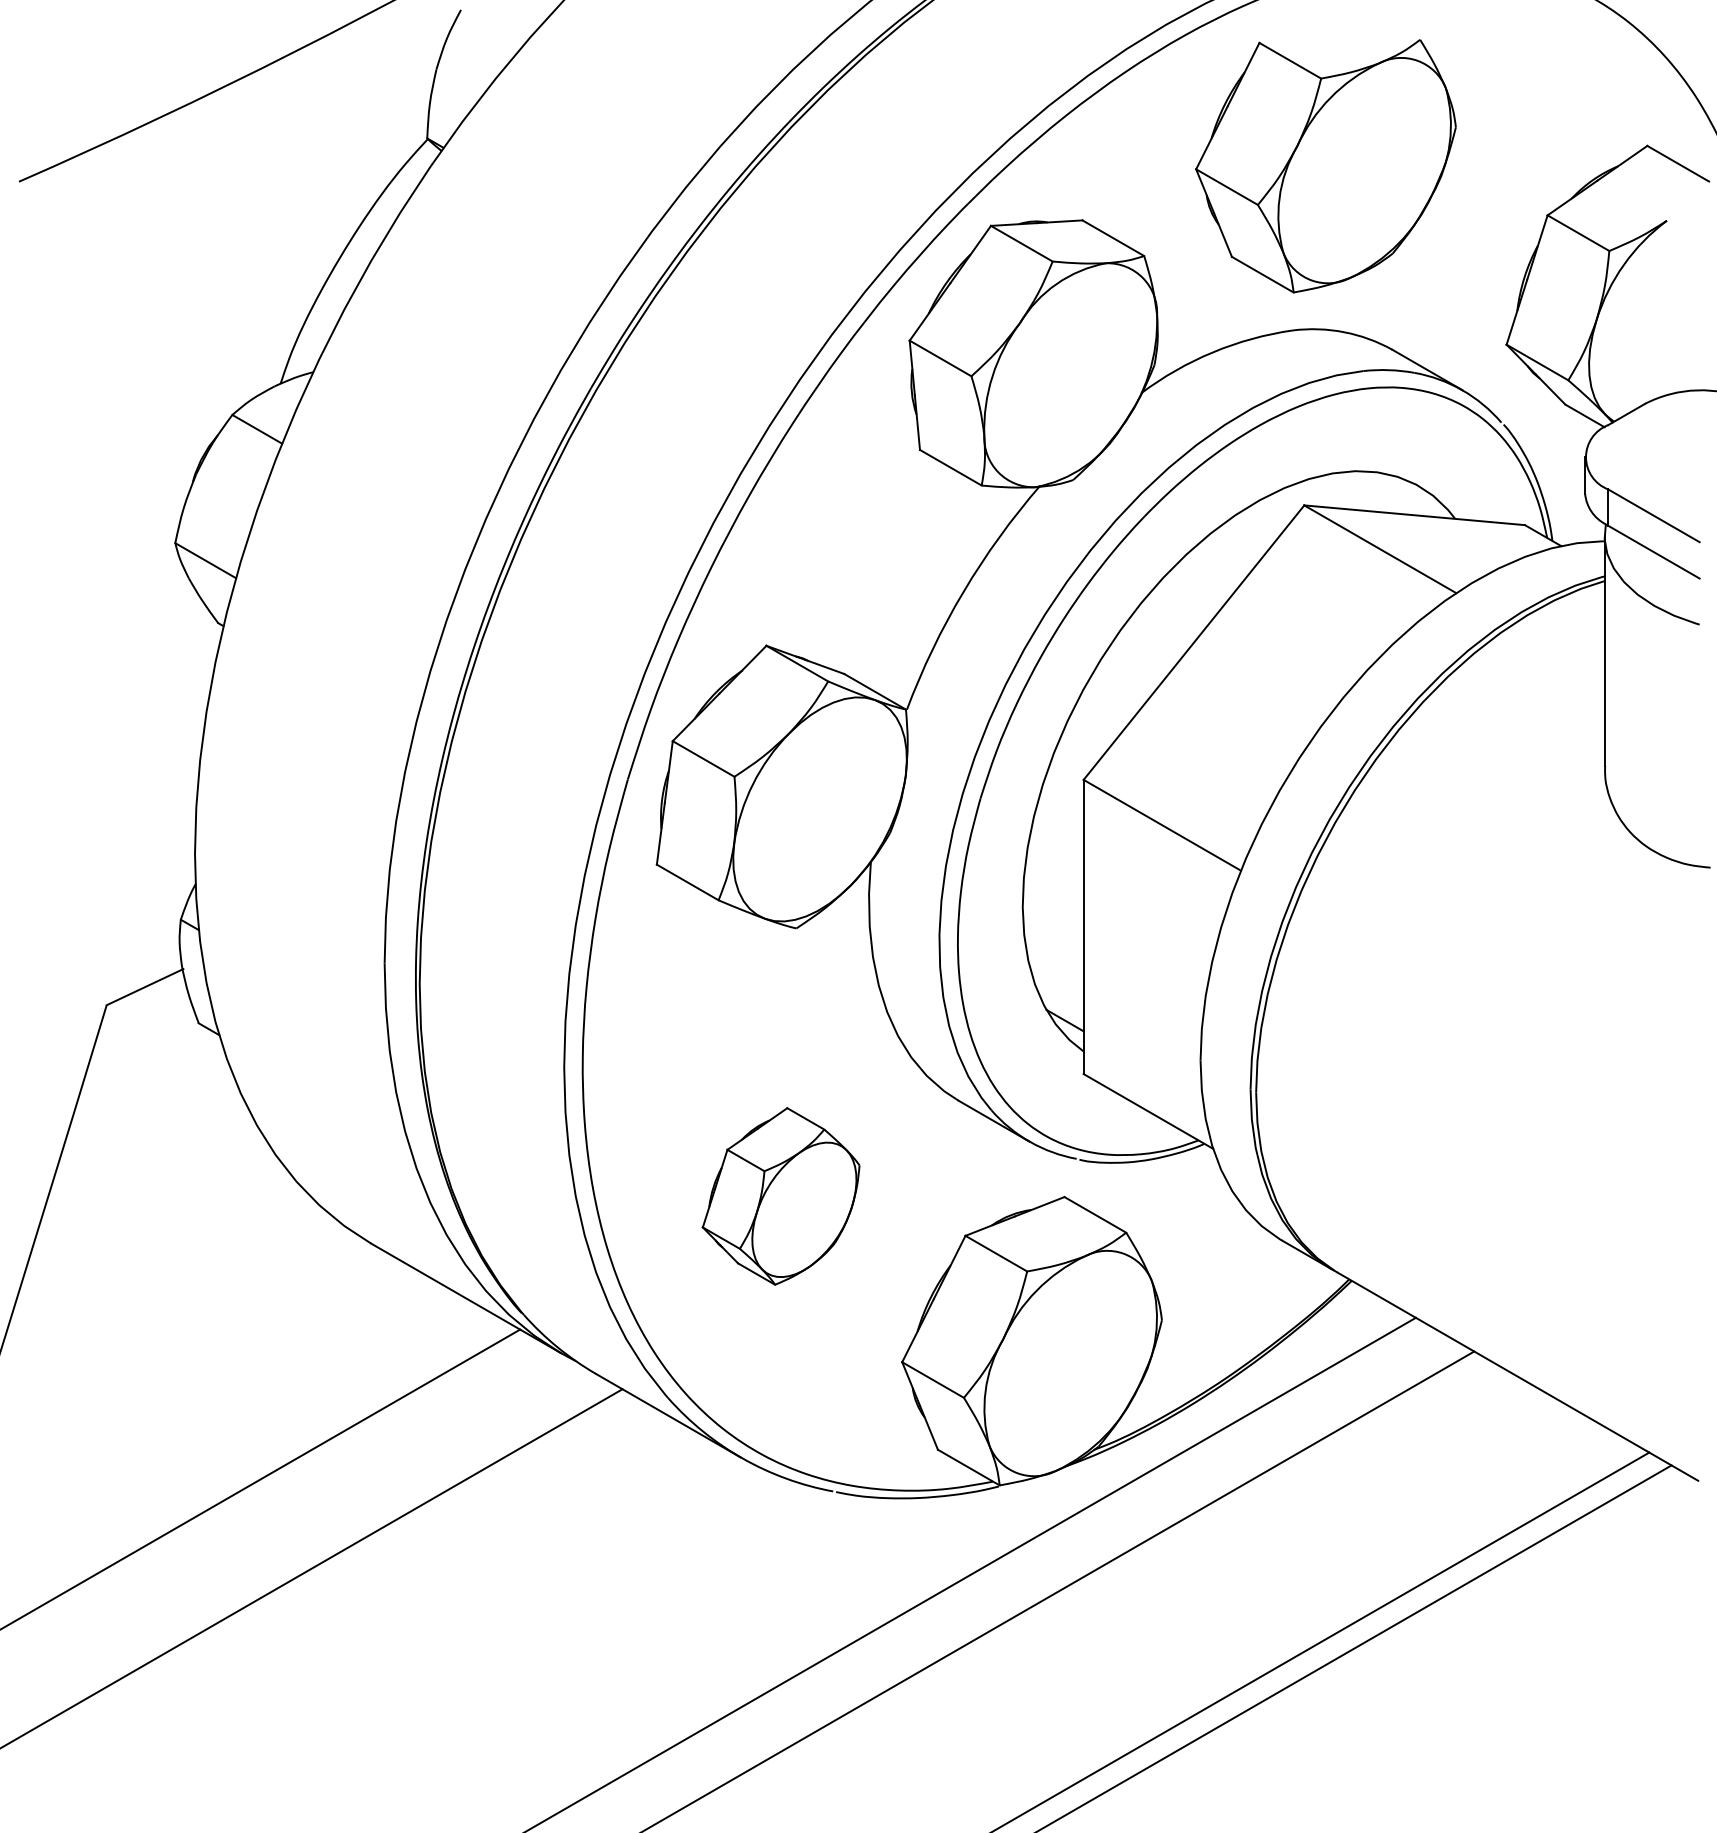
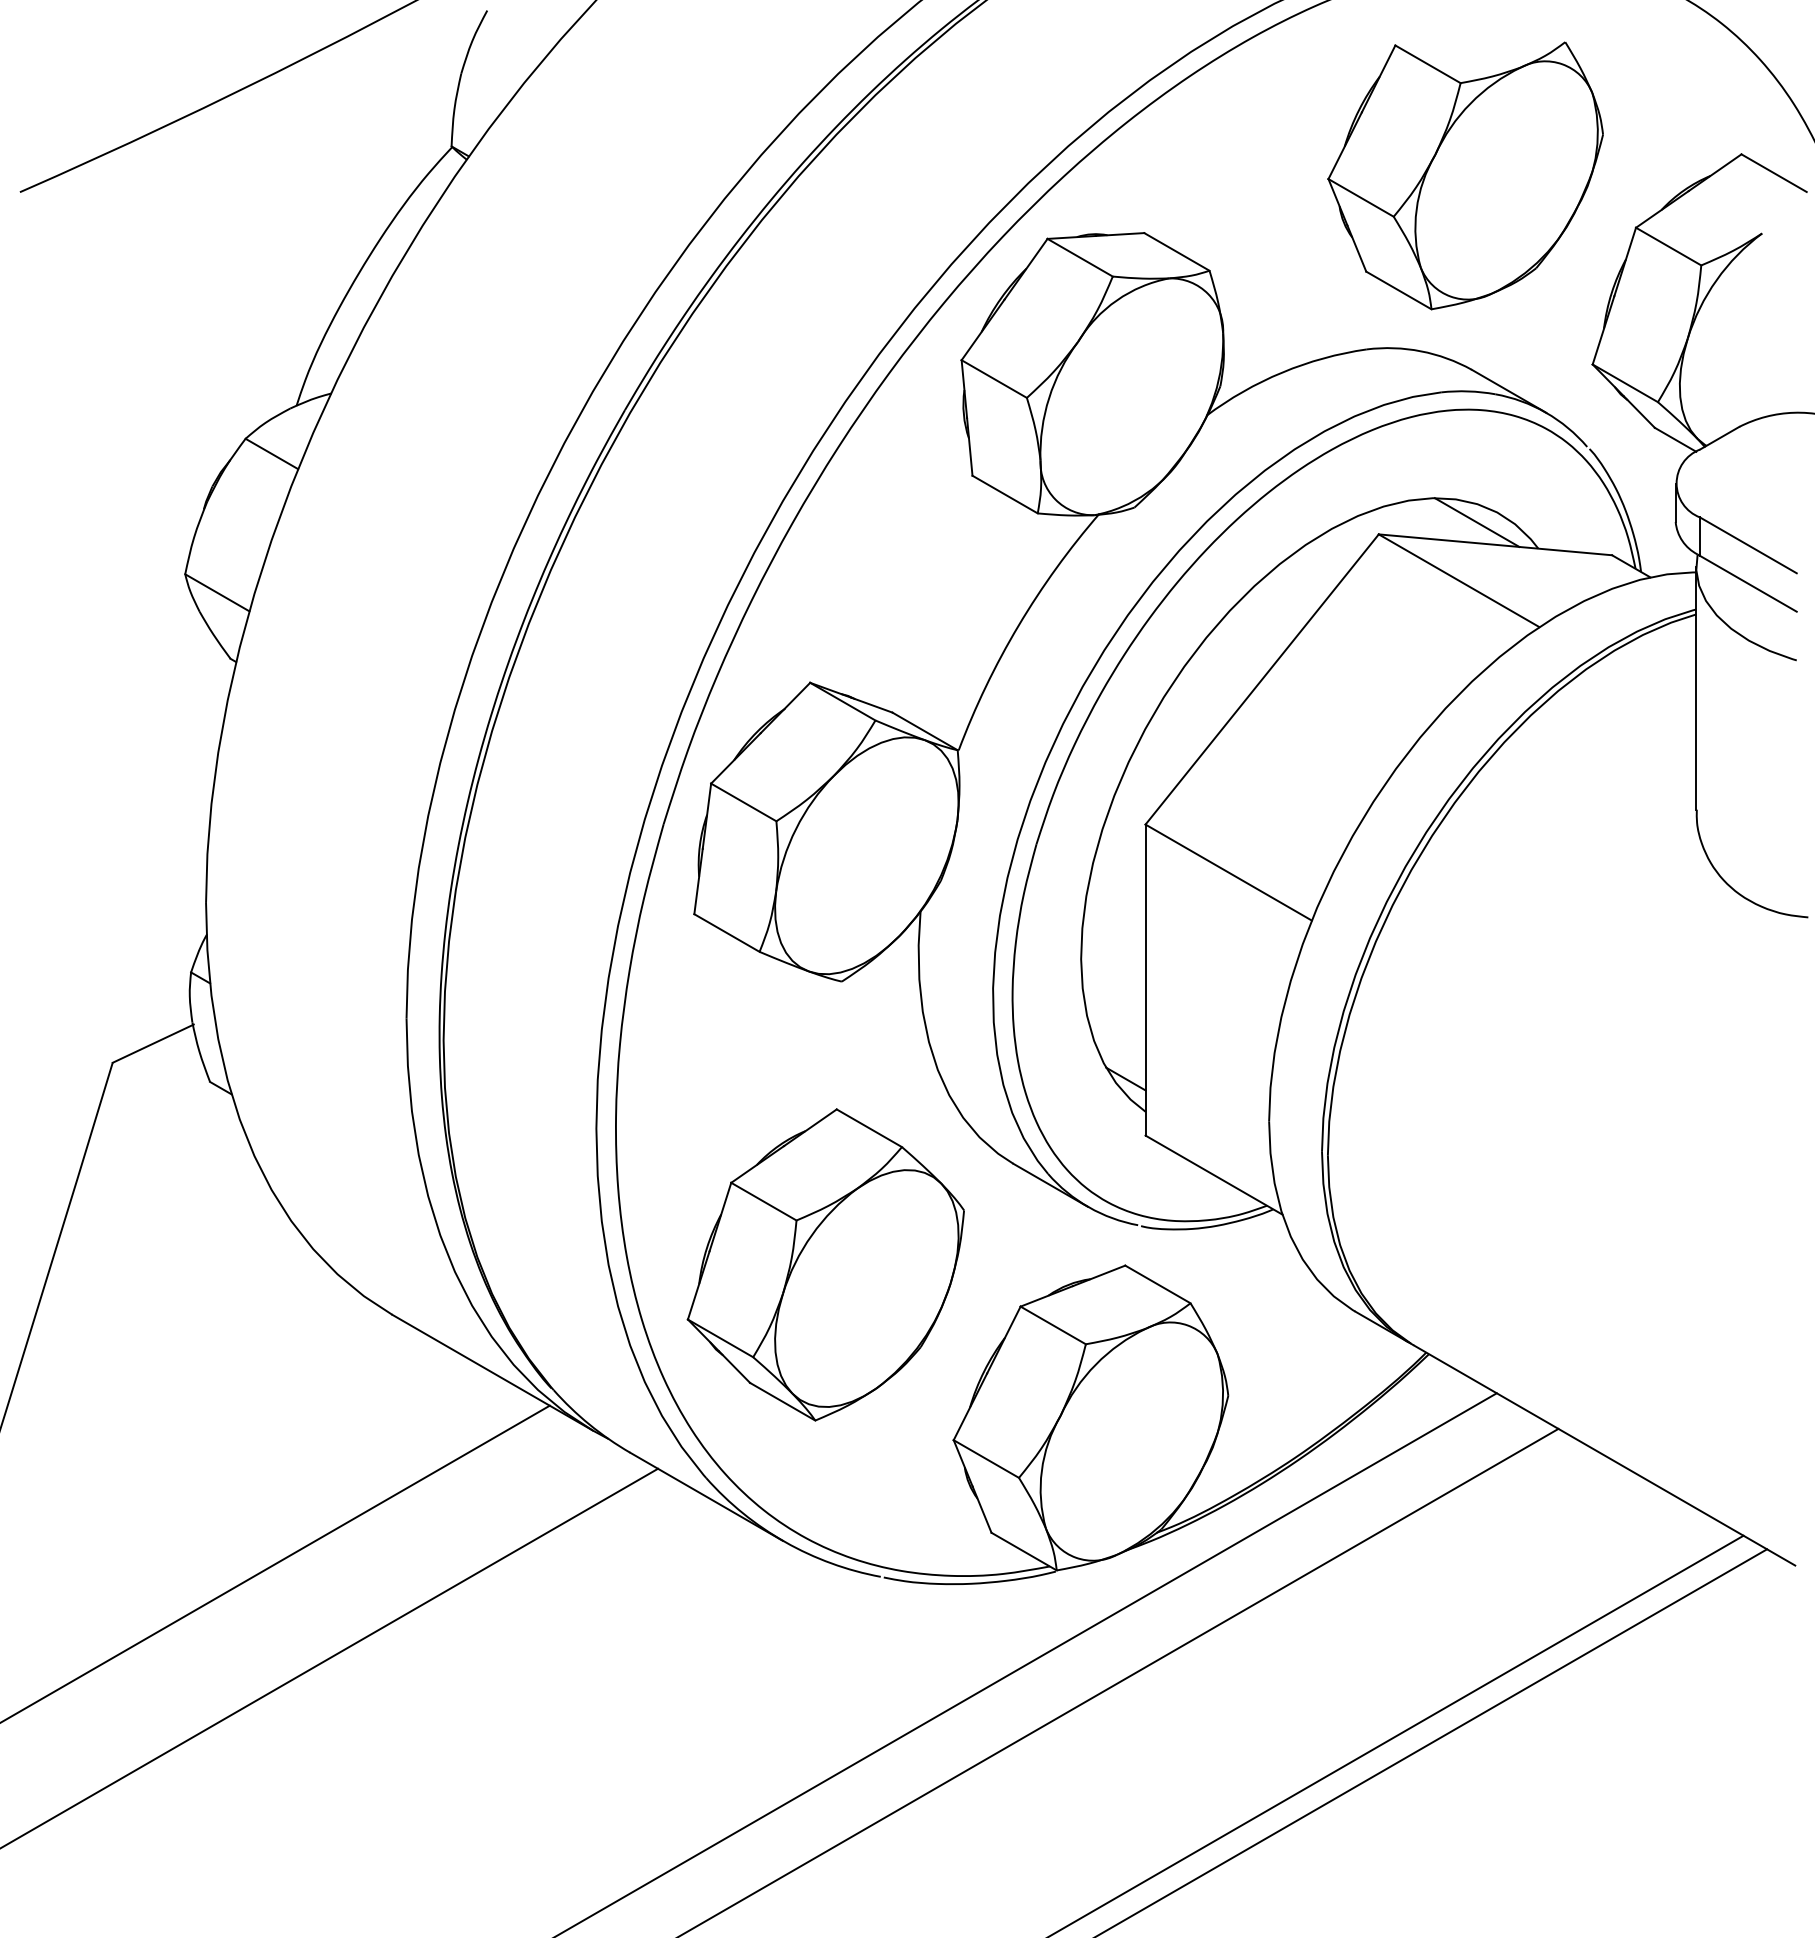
part: (1325, 165) -> (1465, 175), moved
line: (1396, 494) -> (1476, 522), added
part: (780, 1196) -> (825, 1264), size x1.67

